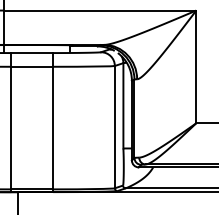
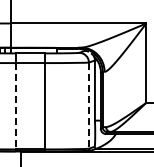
line: (10, 128) -> (15, 106), solid -> dashed
line: (114, 128) -> (88, 106), solid -> dashed

